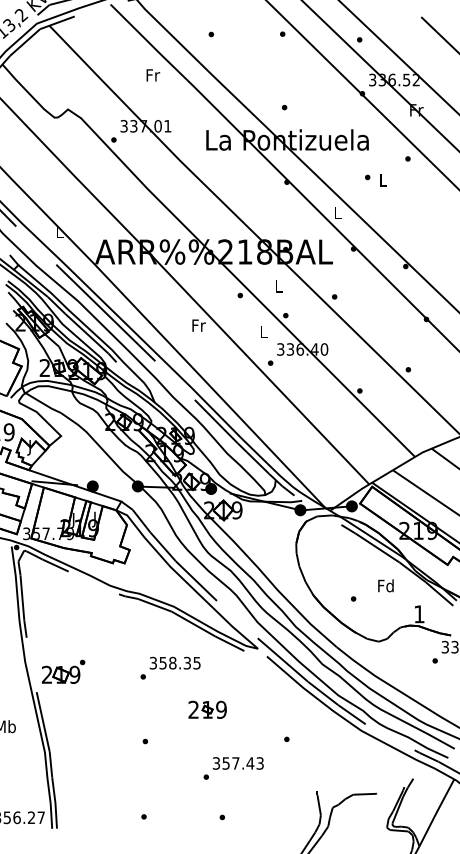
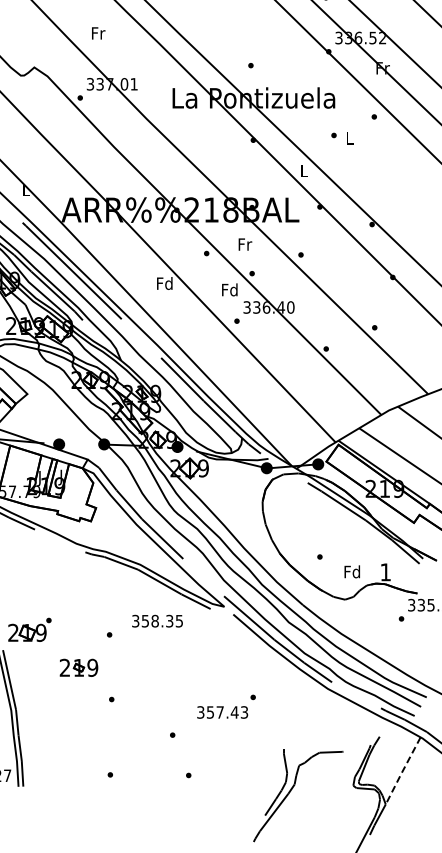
text: (153, 75) -> (98, 33), moved
text: (278, 286) -> (244, 244), L -> Fr
text: (198, 325) -> (164, 283), Fr -> Fd
text: (263, 331) -> (229, 289), L -> Fd
text: (385, 585) -> (351, 571), moved
text: (174, 662) -> (156, 620), moved
part: (207, 709) -> (78, 667), moved
text: (237, 763) -> (221, 712), moved
line: (436, 813) -> (402, 771), solid -> dashed

